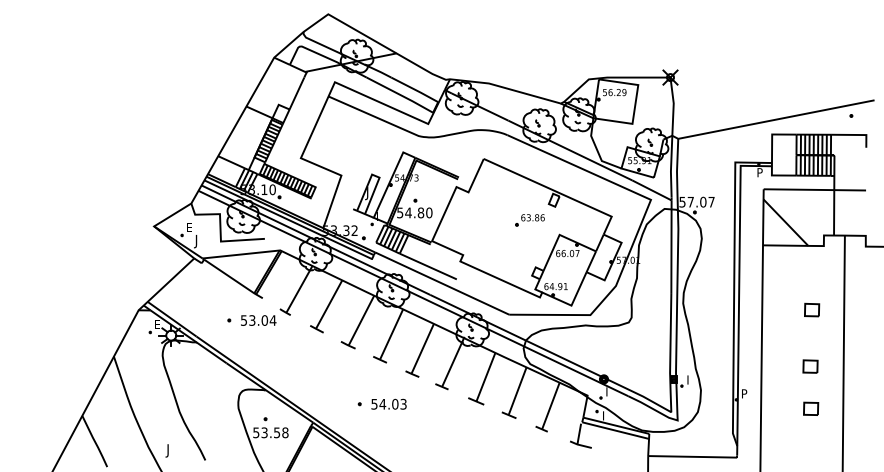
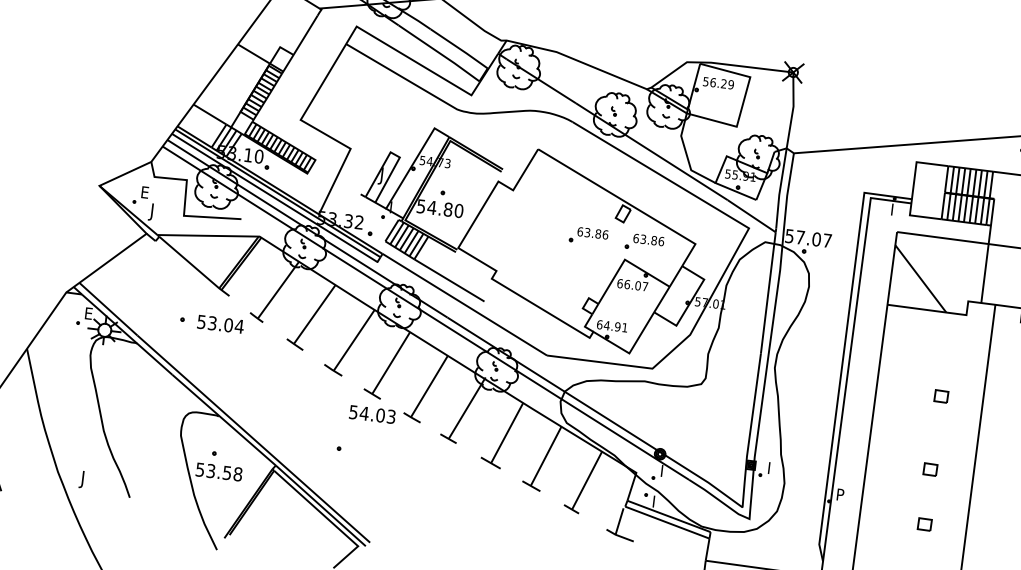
text: (760, 170) -> (895, 207), P -> I
part: (572, 220) -> (643, 242), added
part: (812, 309) -> (941, 395), size x0.7
part: (810, 366) -> (930, 469), size x0.7
text: (388, 403) -> (371, 413), moved
part: (811, 408) -> (925, 524), size x0.7

